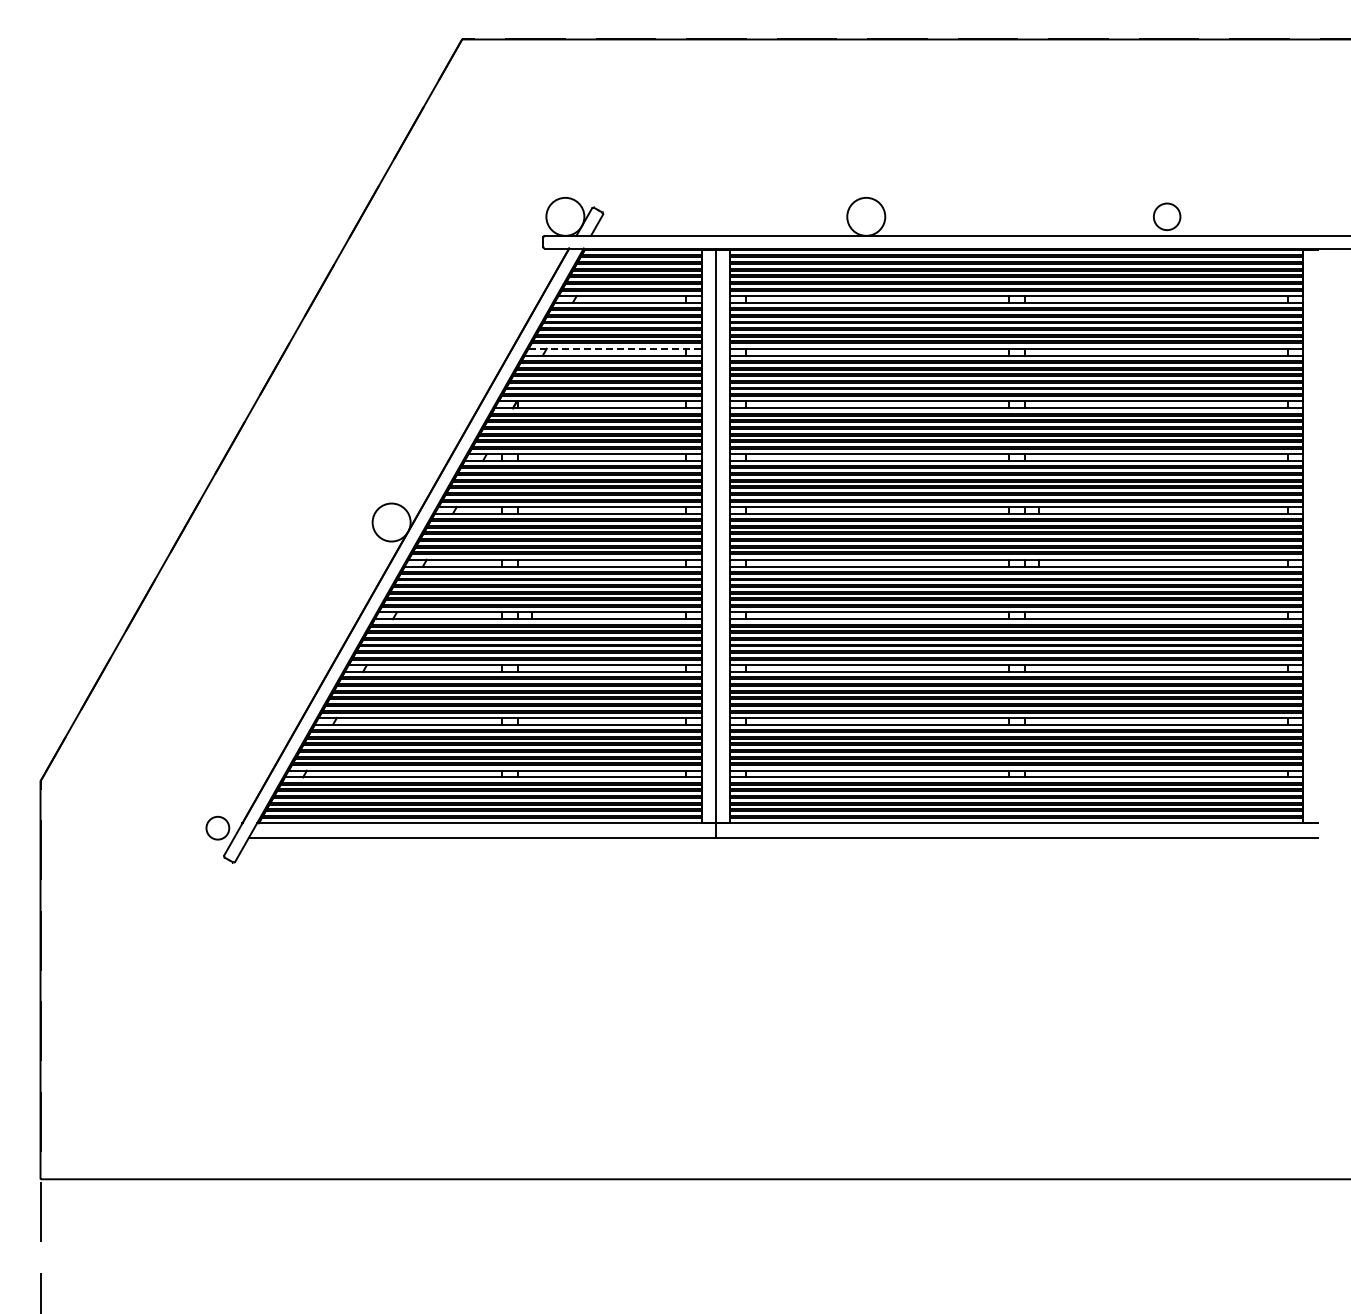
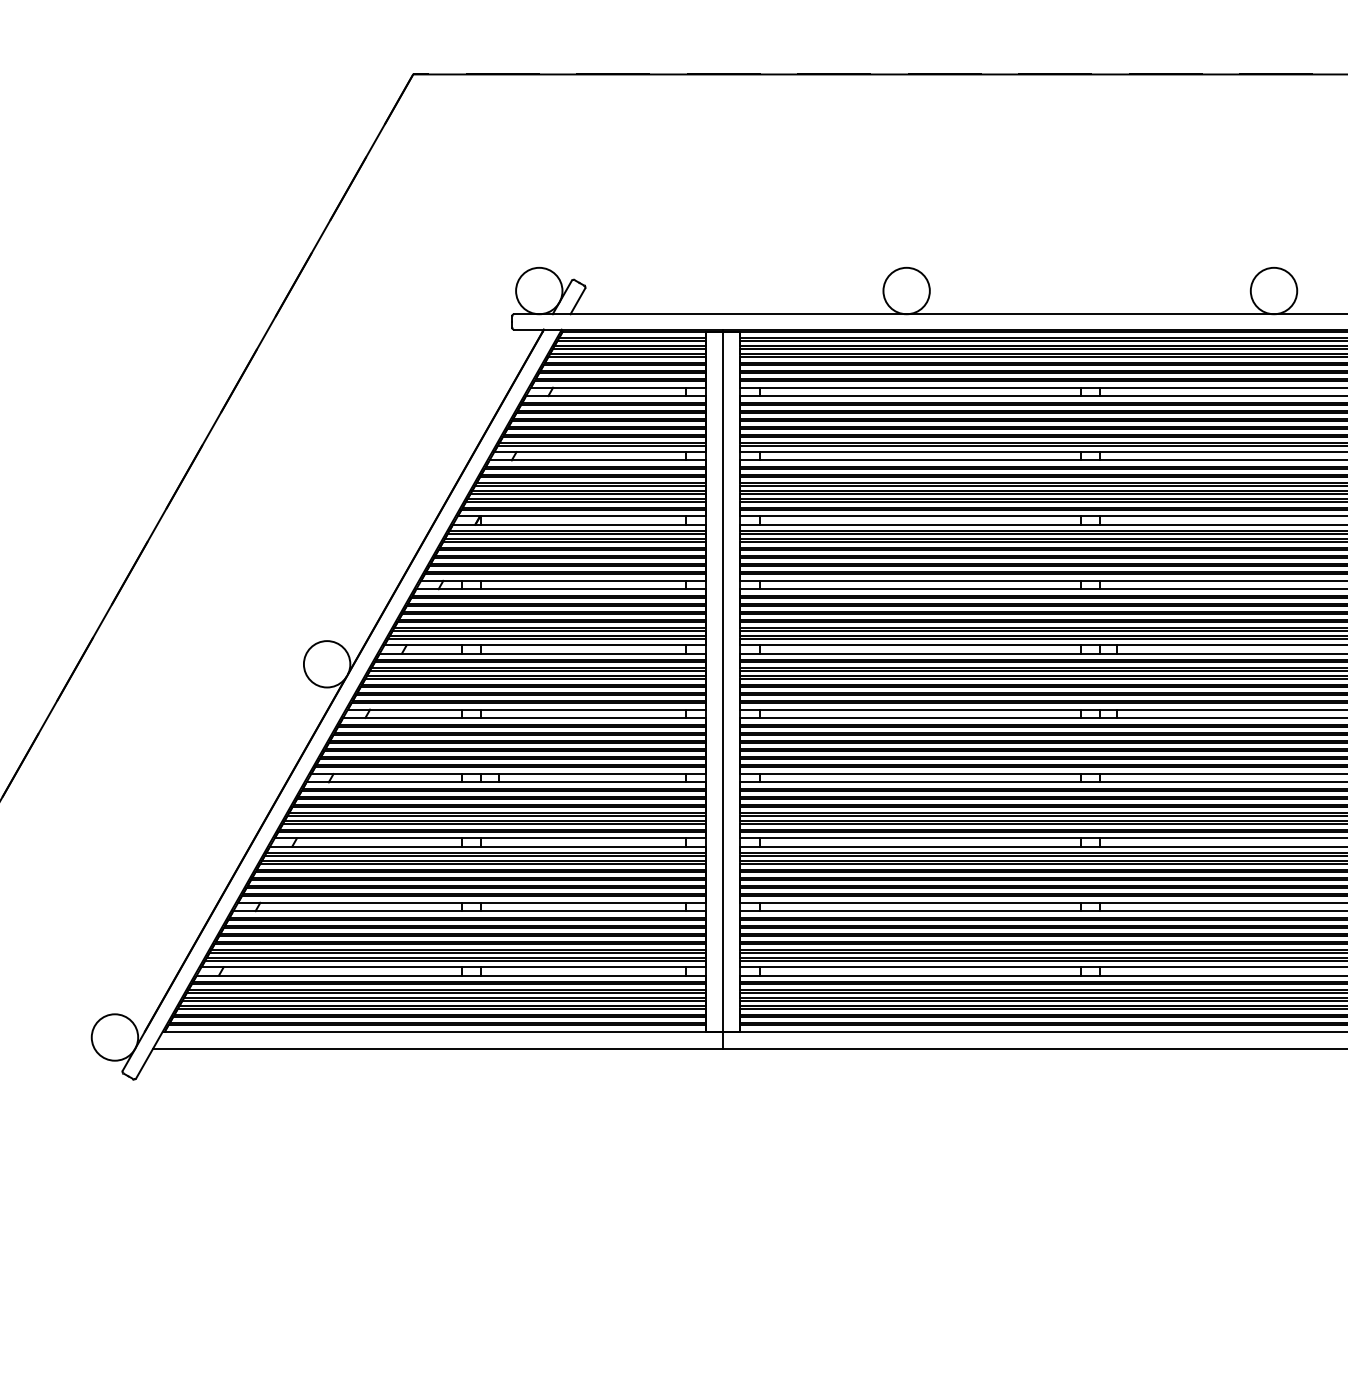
circle: (1167, 216) -> (1274, 290), size x1.43
line: (615, 348) -> (600, 451), dashed -> solid
circle: (217, 828) -> (114, 1037), size x1.67

